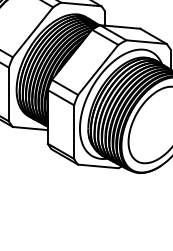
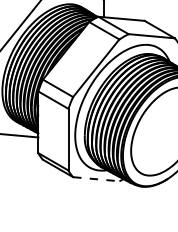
line: (98, 166) -> (96, 179), solid -> dashed

